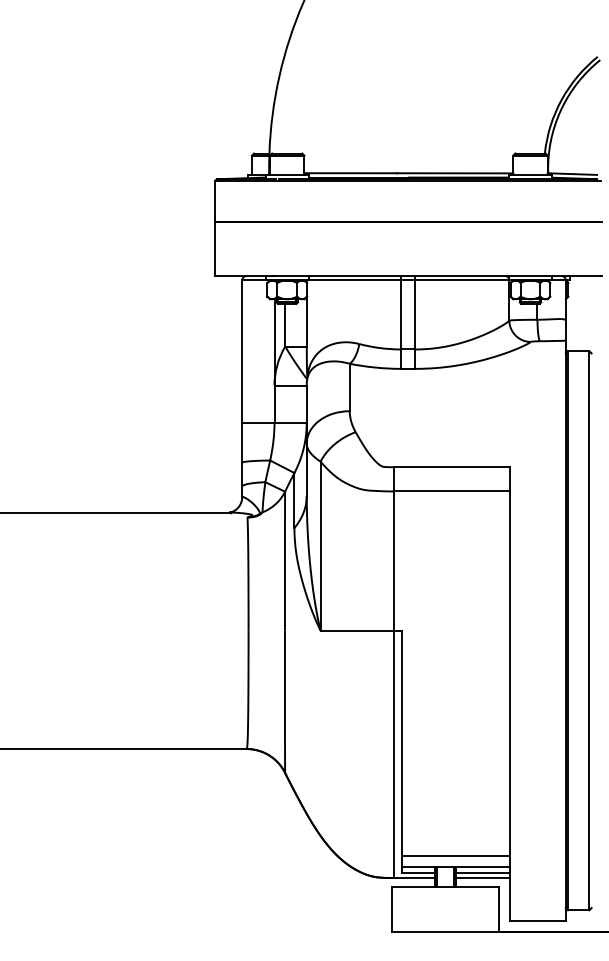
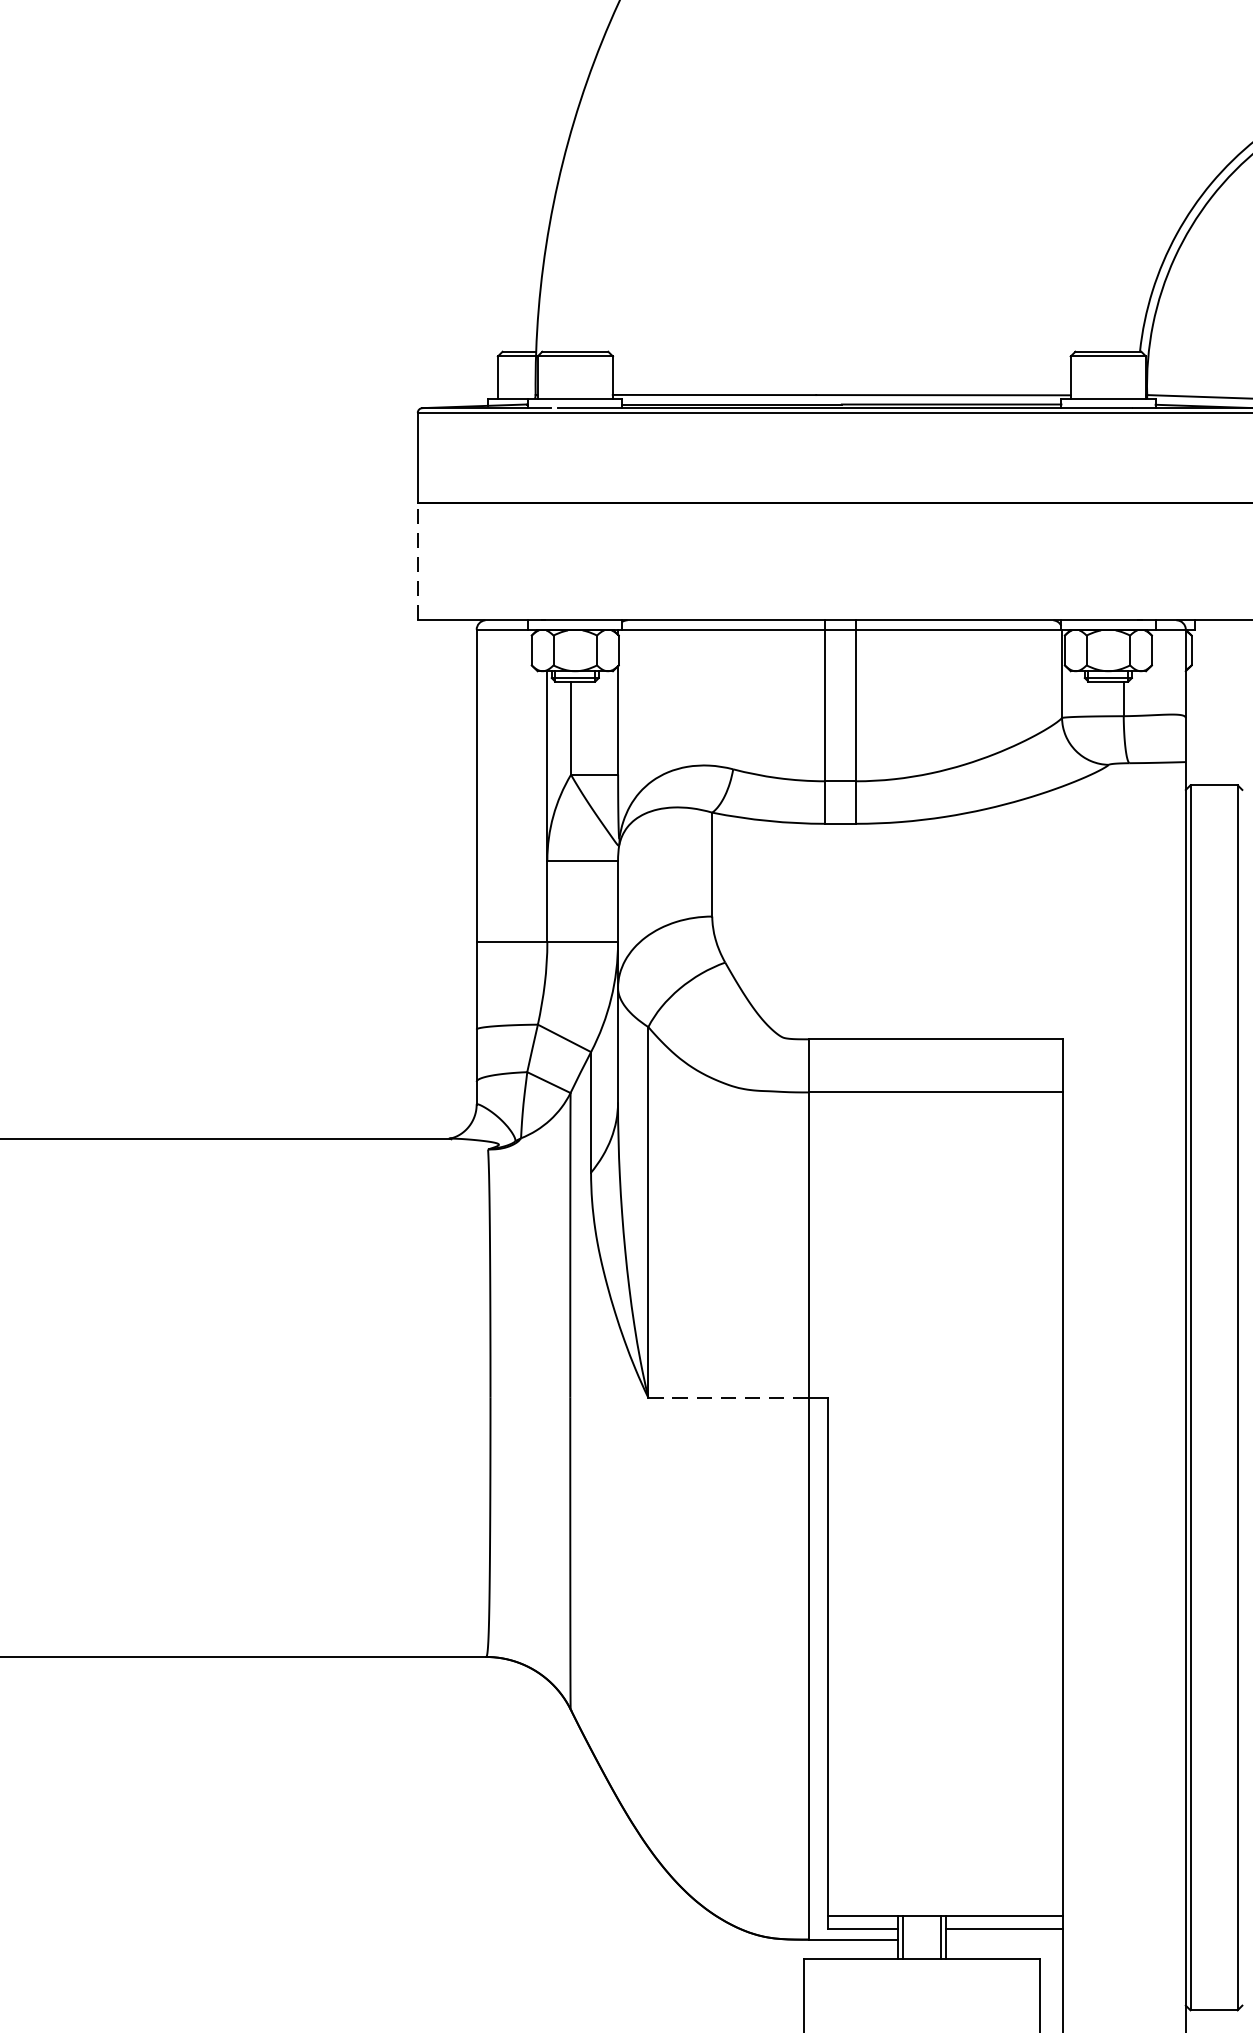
line: (215, 249) -> (418, 562), solid -> dashed
line: (357, 630) -> (729, 1397), solid -> dashed
line: (455, 856) -> (944, 1892), removed
line: (482, 877) -> (1003, 1938), removed

